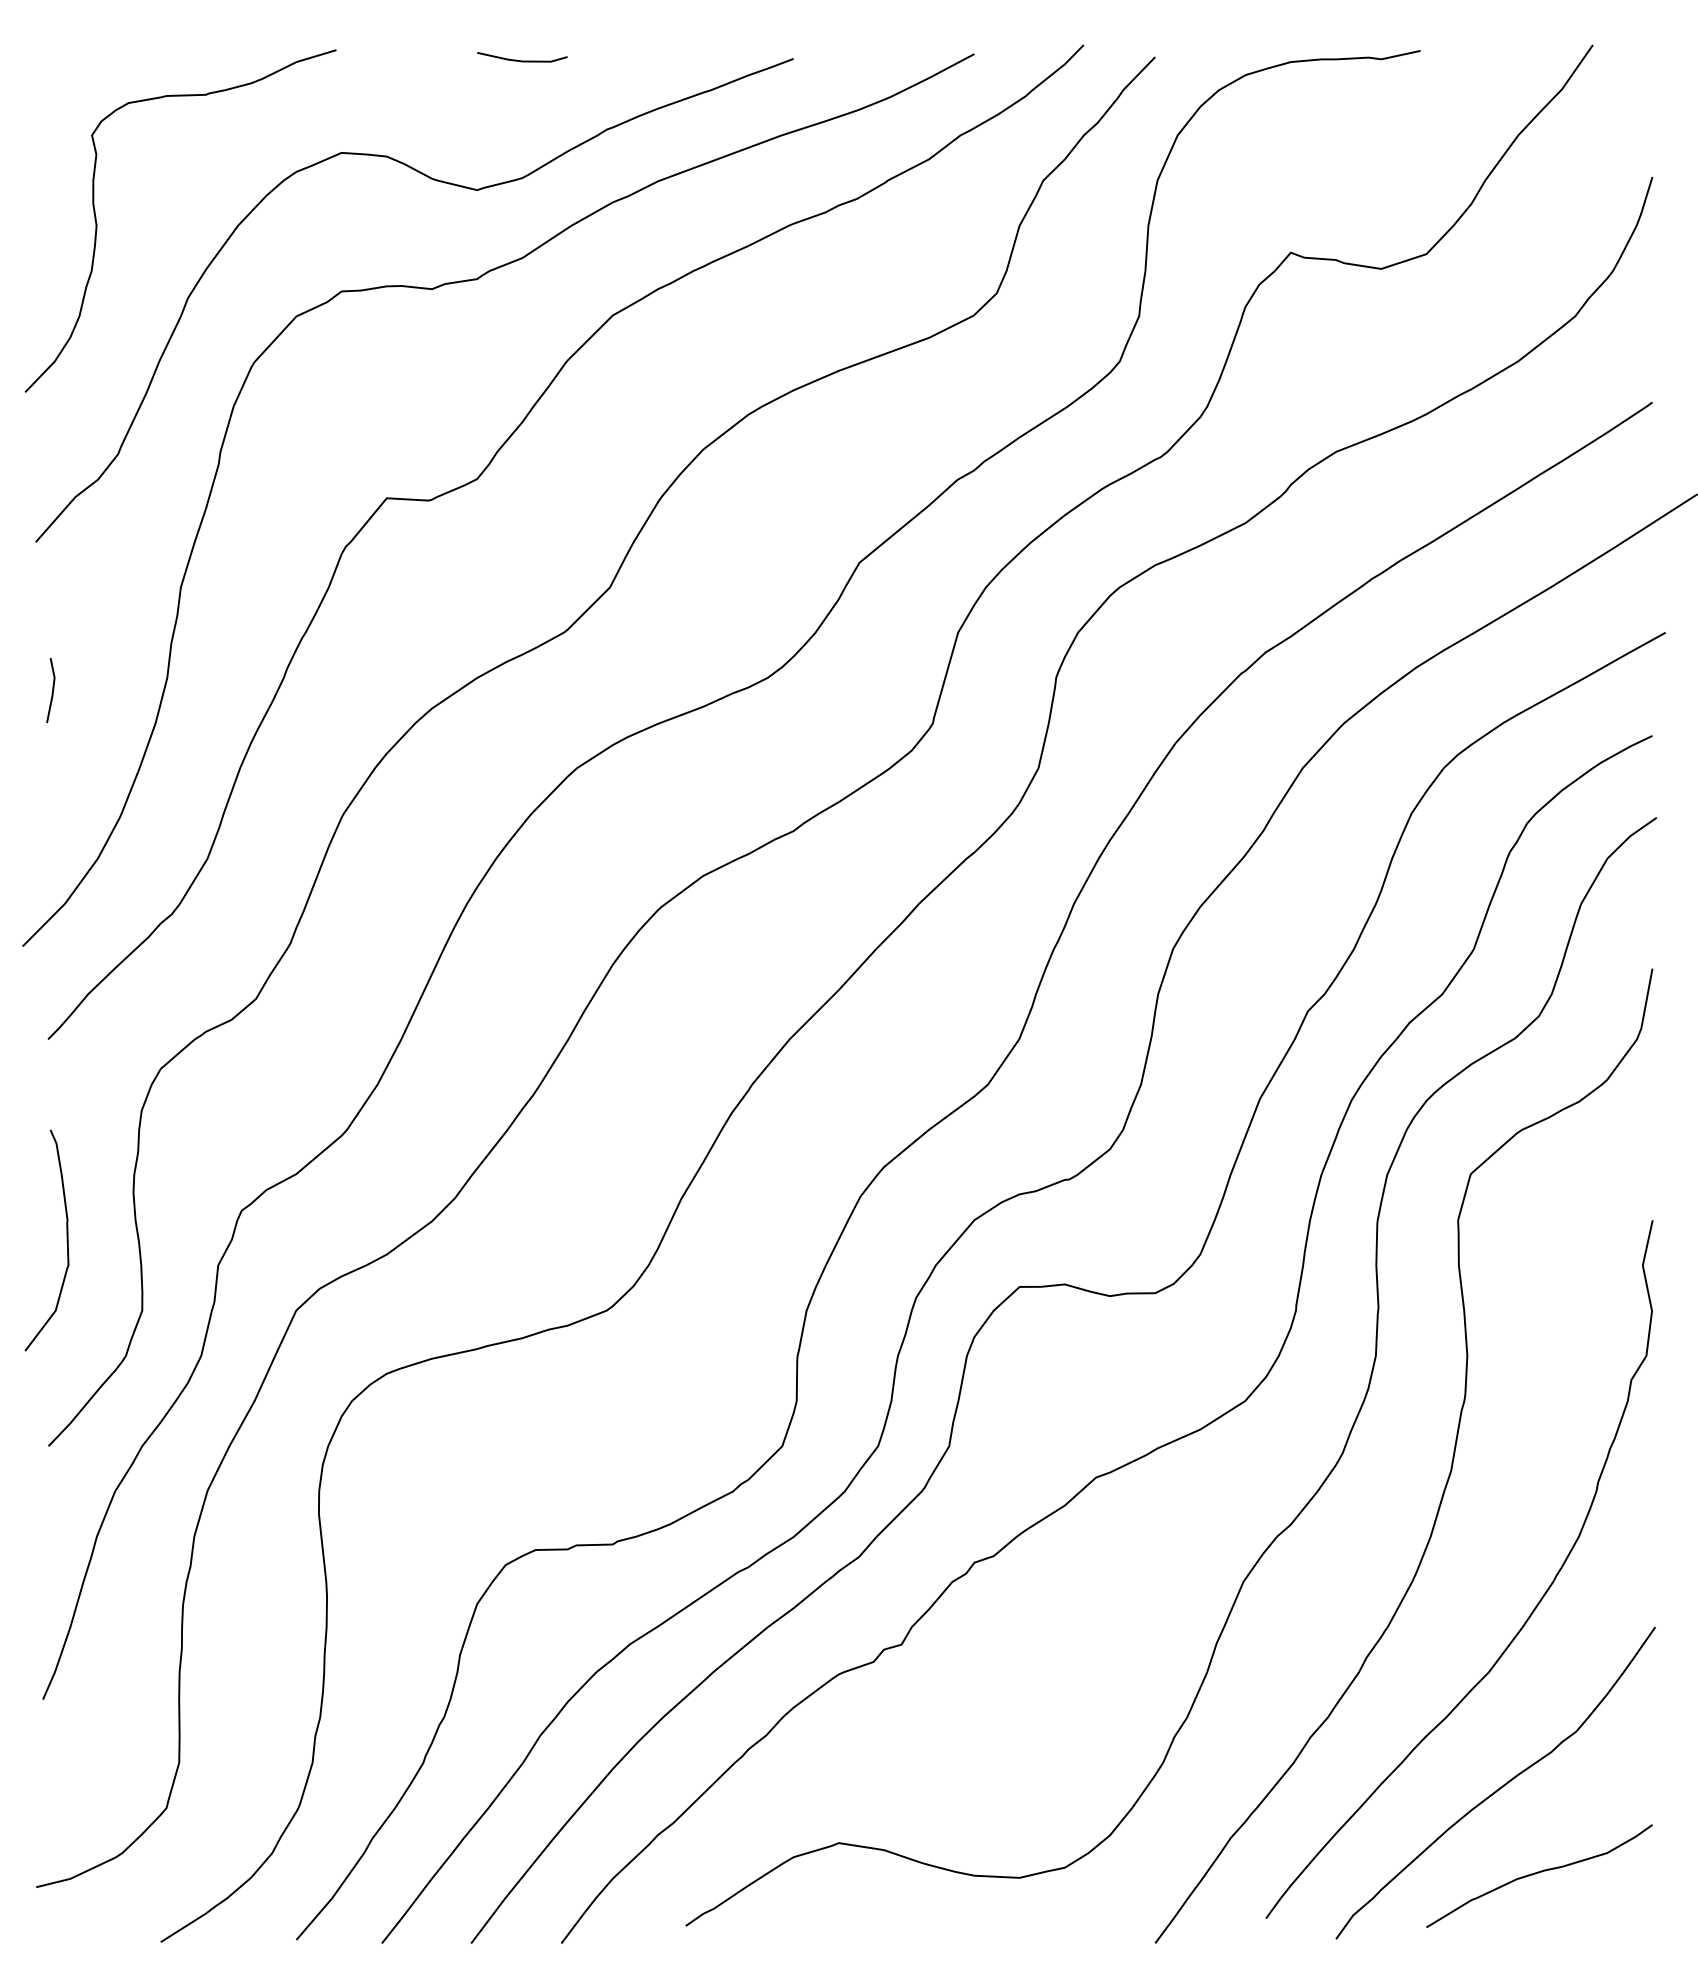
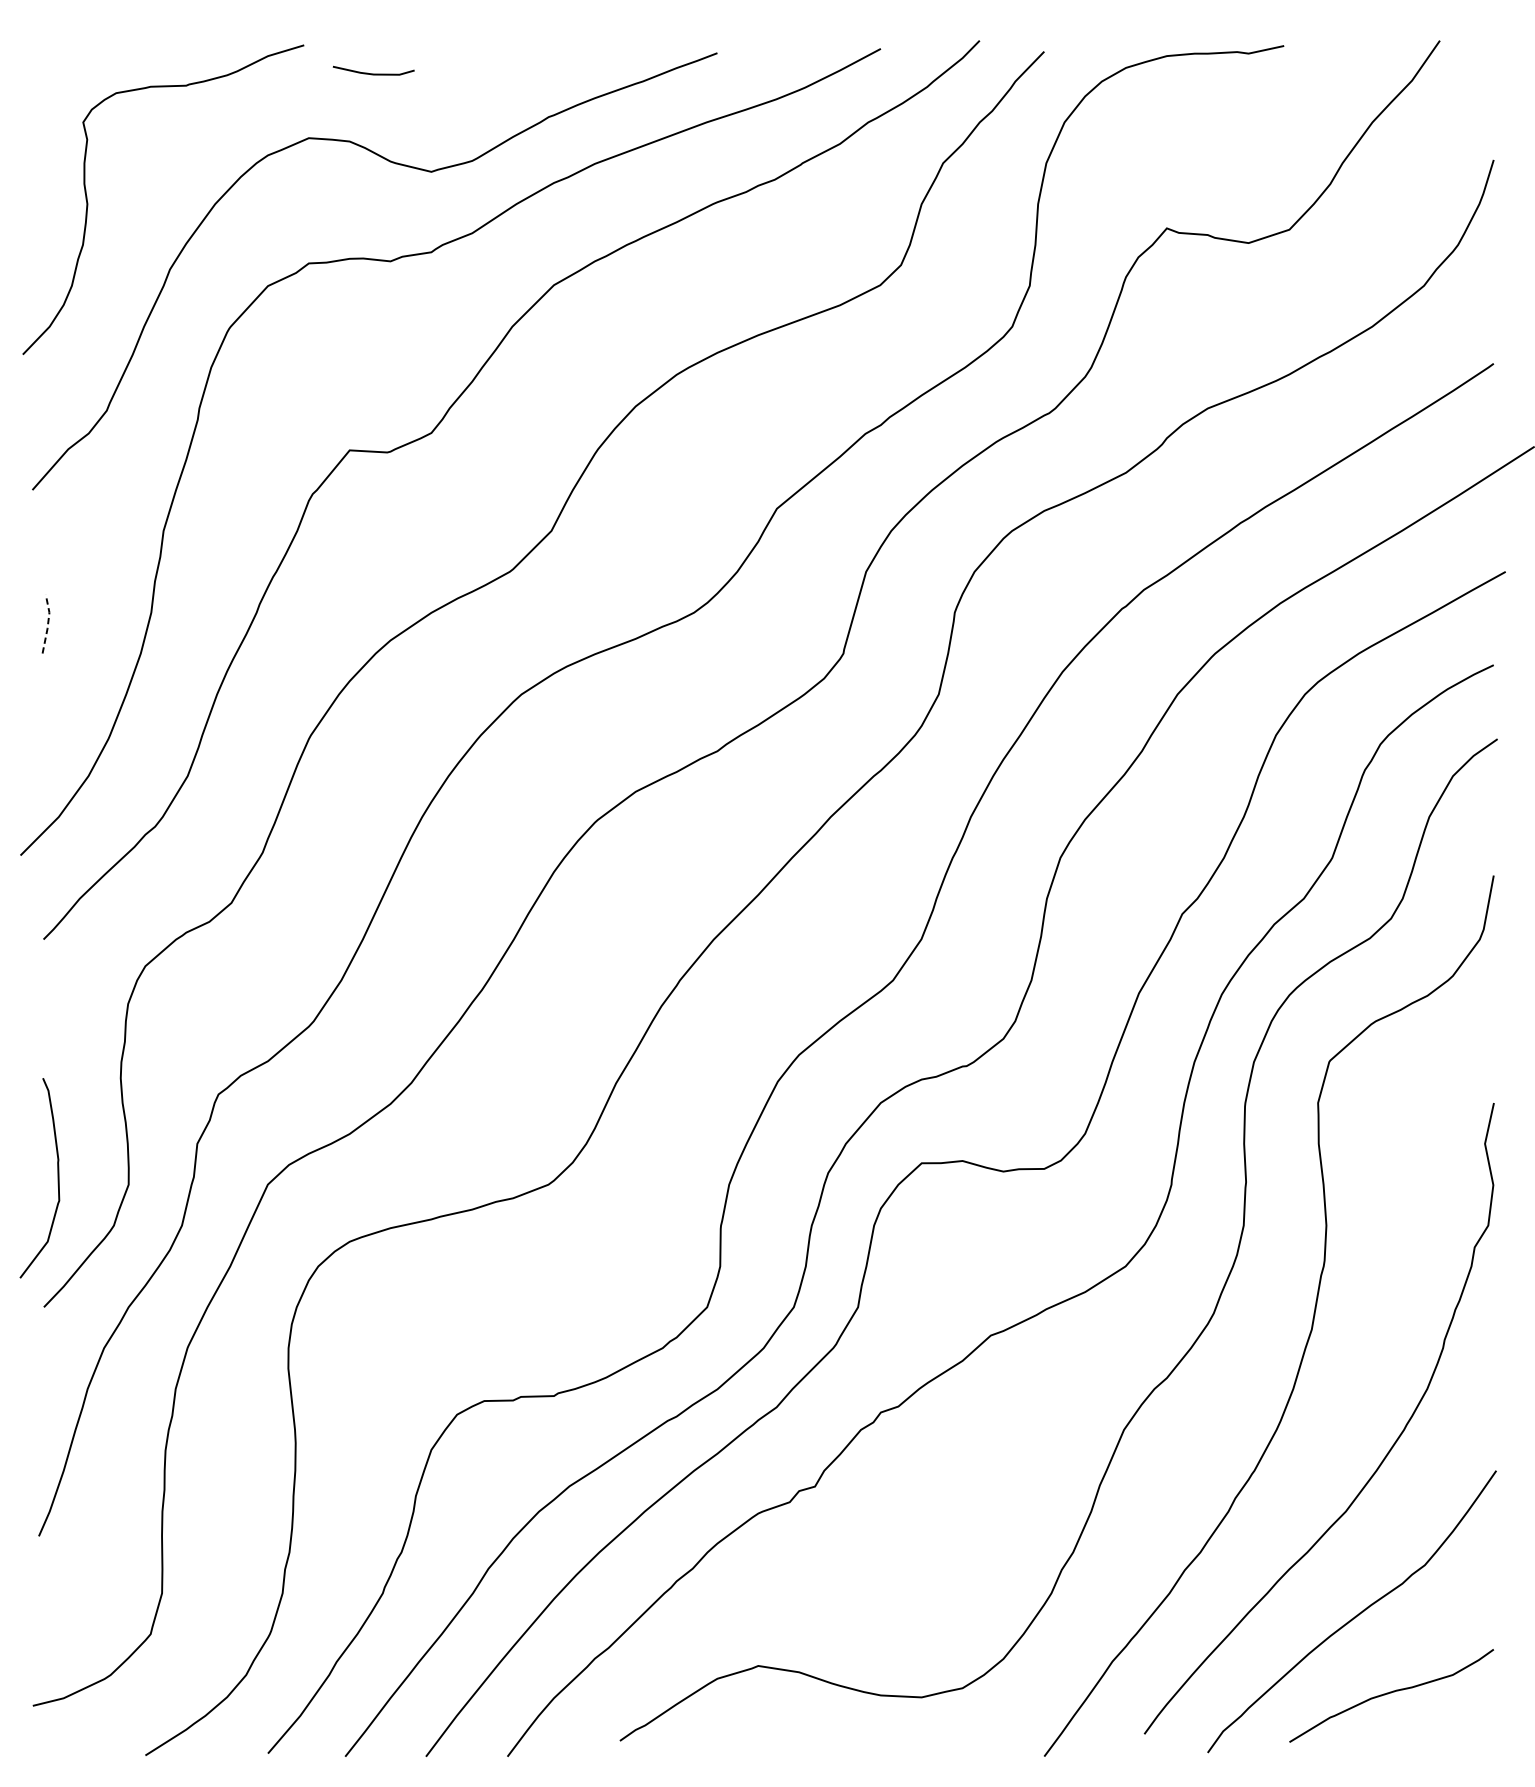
line: (522, 60) -> (373, 73), moved
line: (53, 690) -> (48, 624), solid -> dashed
curve: (66, 1240) -> (57, 1178), moved

